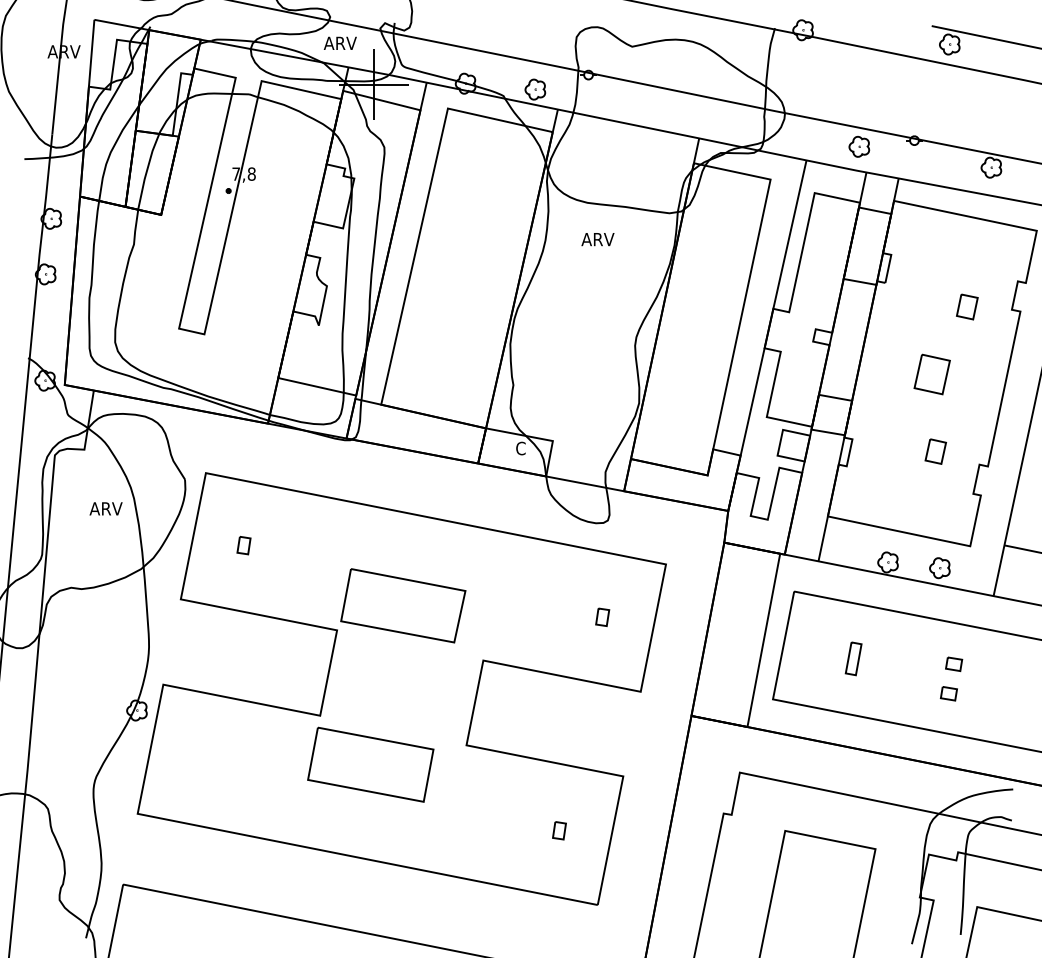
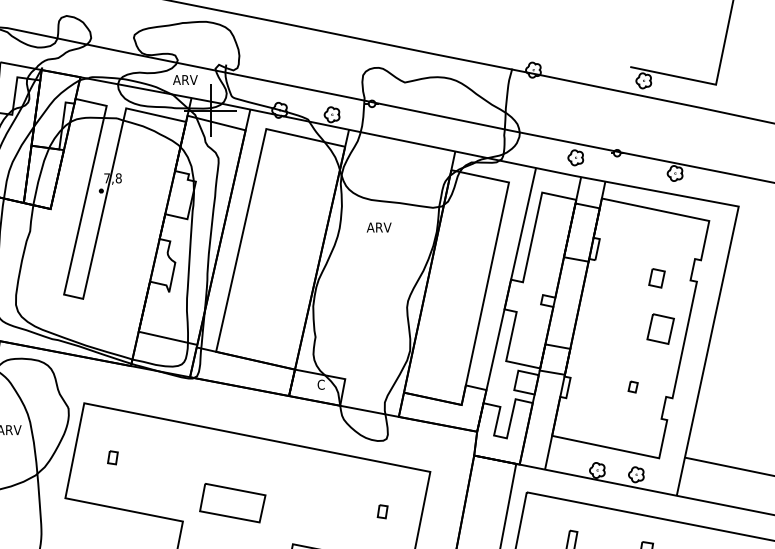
part: (931, 374) -> (660, 329), moved
part: (935, 451) -> (633, 387), size x0.6
part: (403, 605) -> (232, 502), size x0.7

